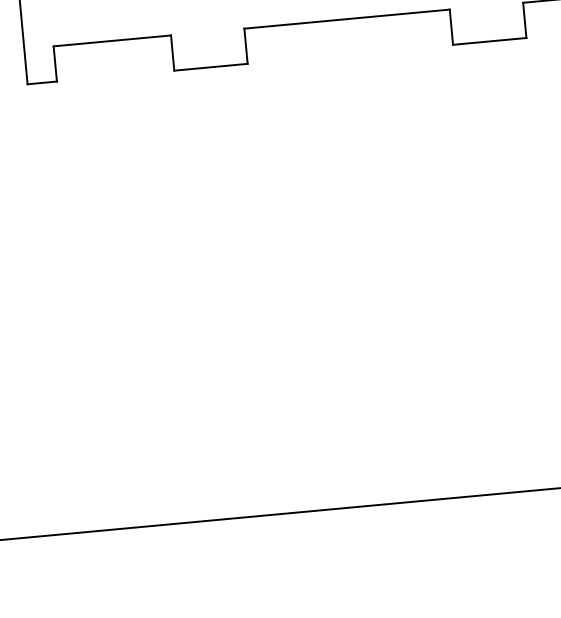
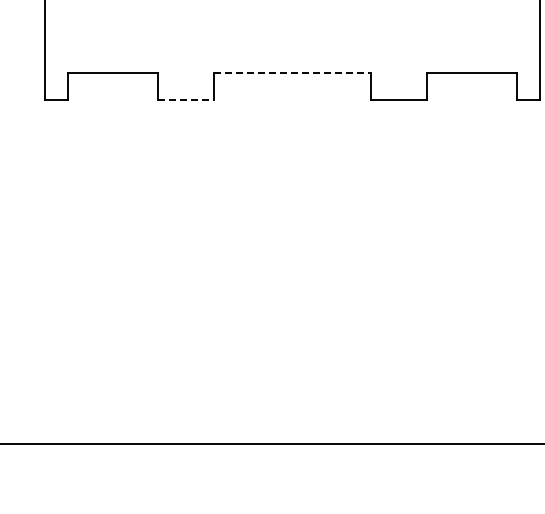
line: (347, 19) -> (292, 73), solid -> dashed
line: (211, 67) -> (186, 100), solid -> dashed

